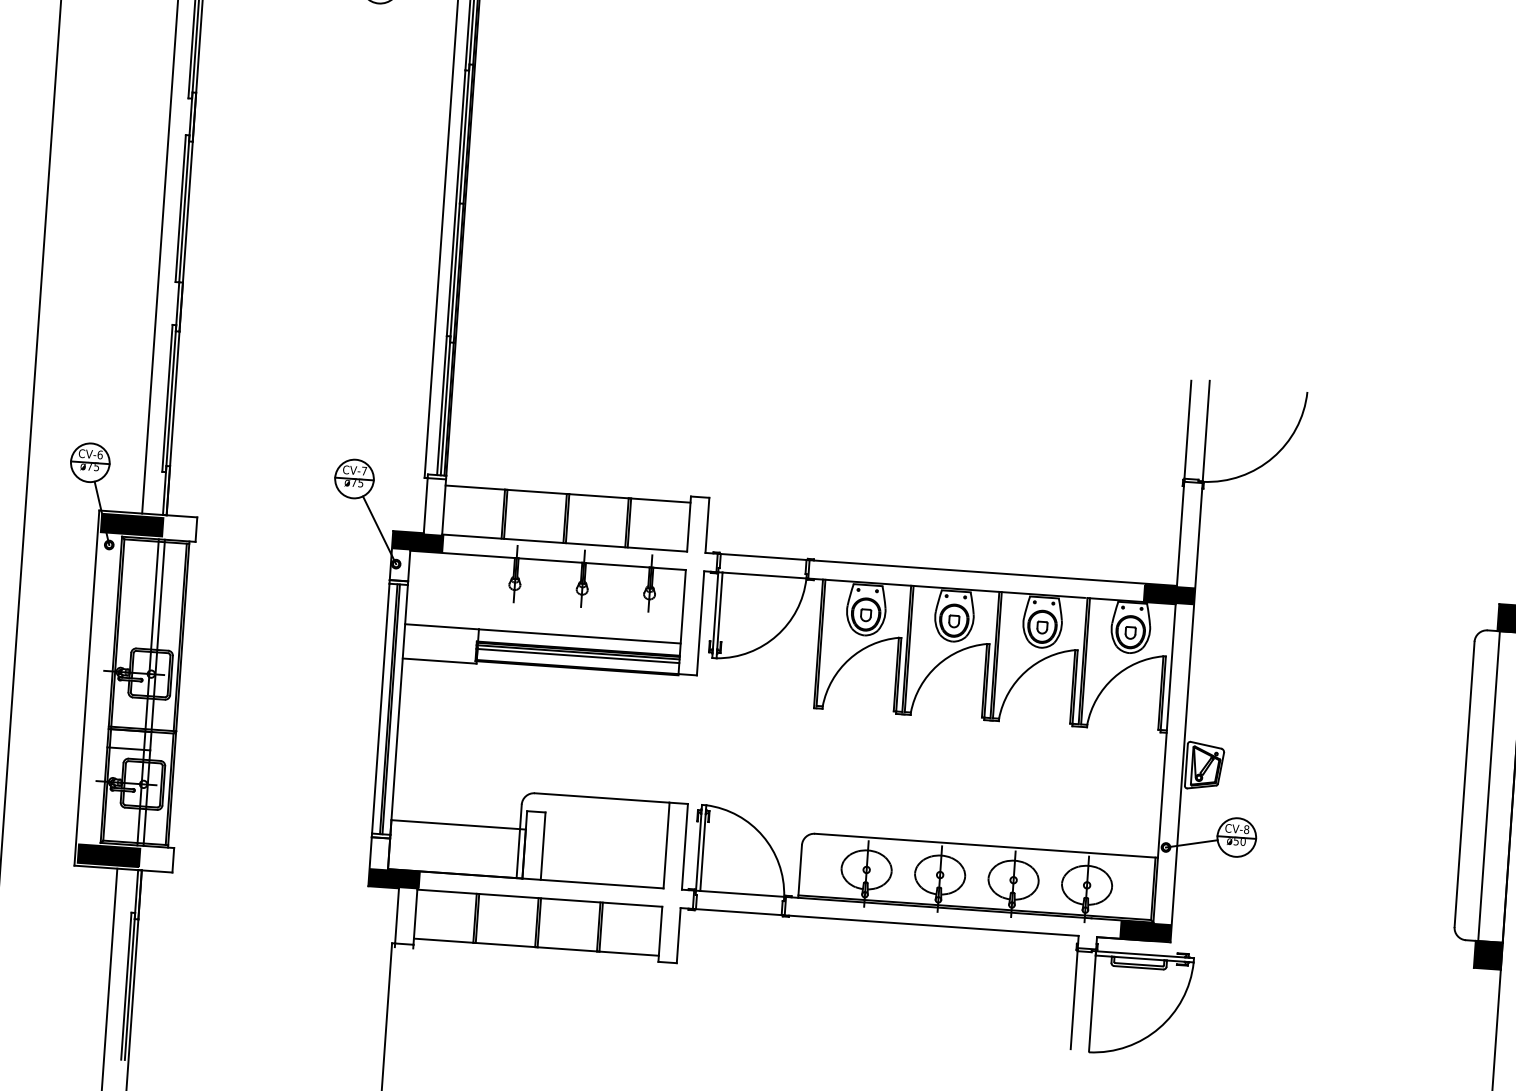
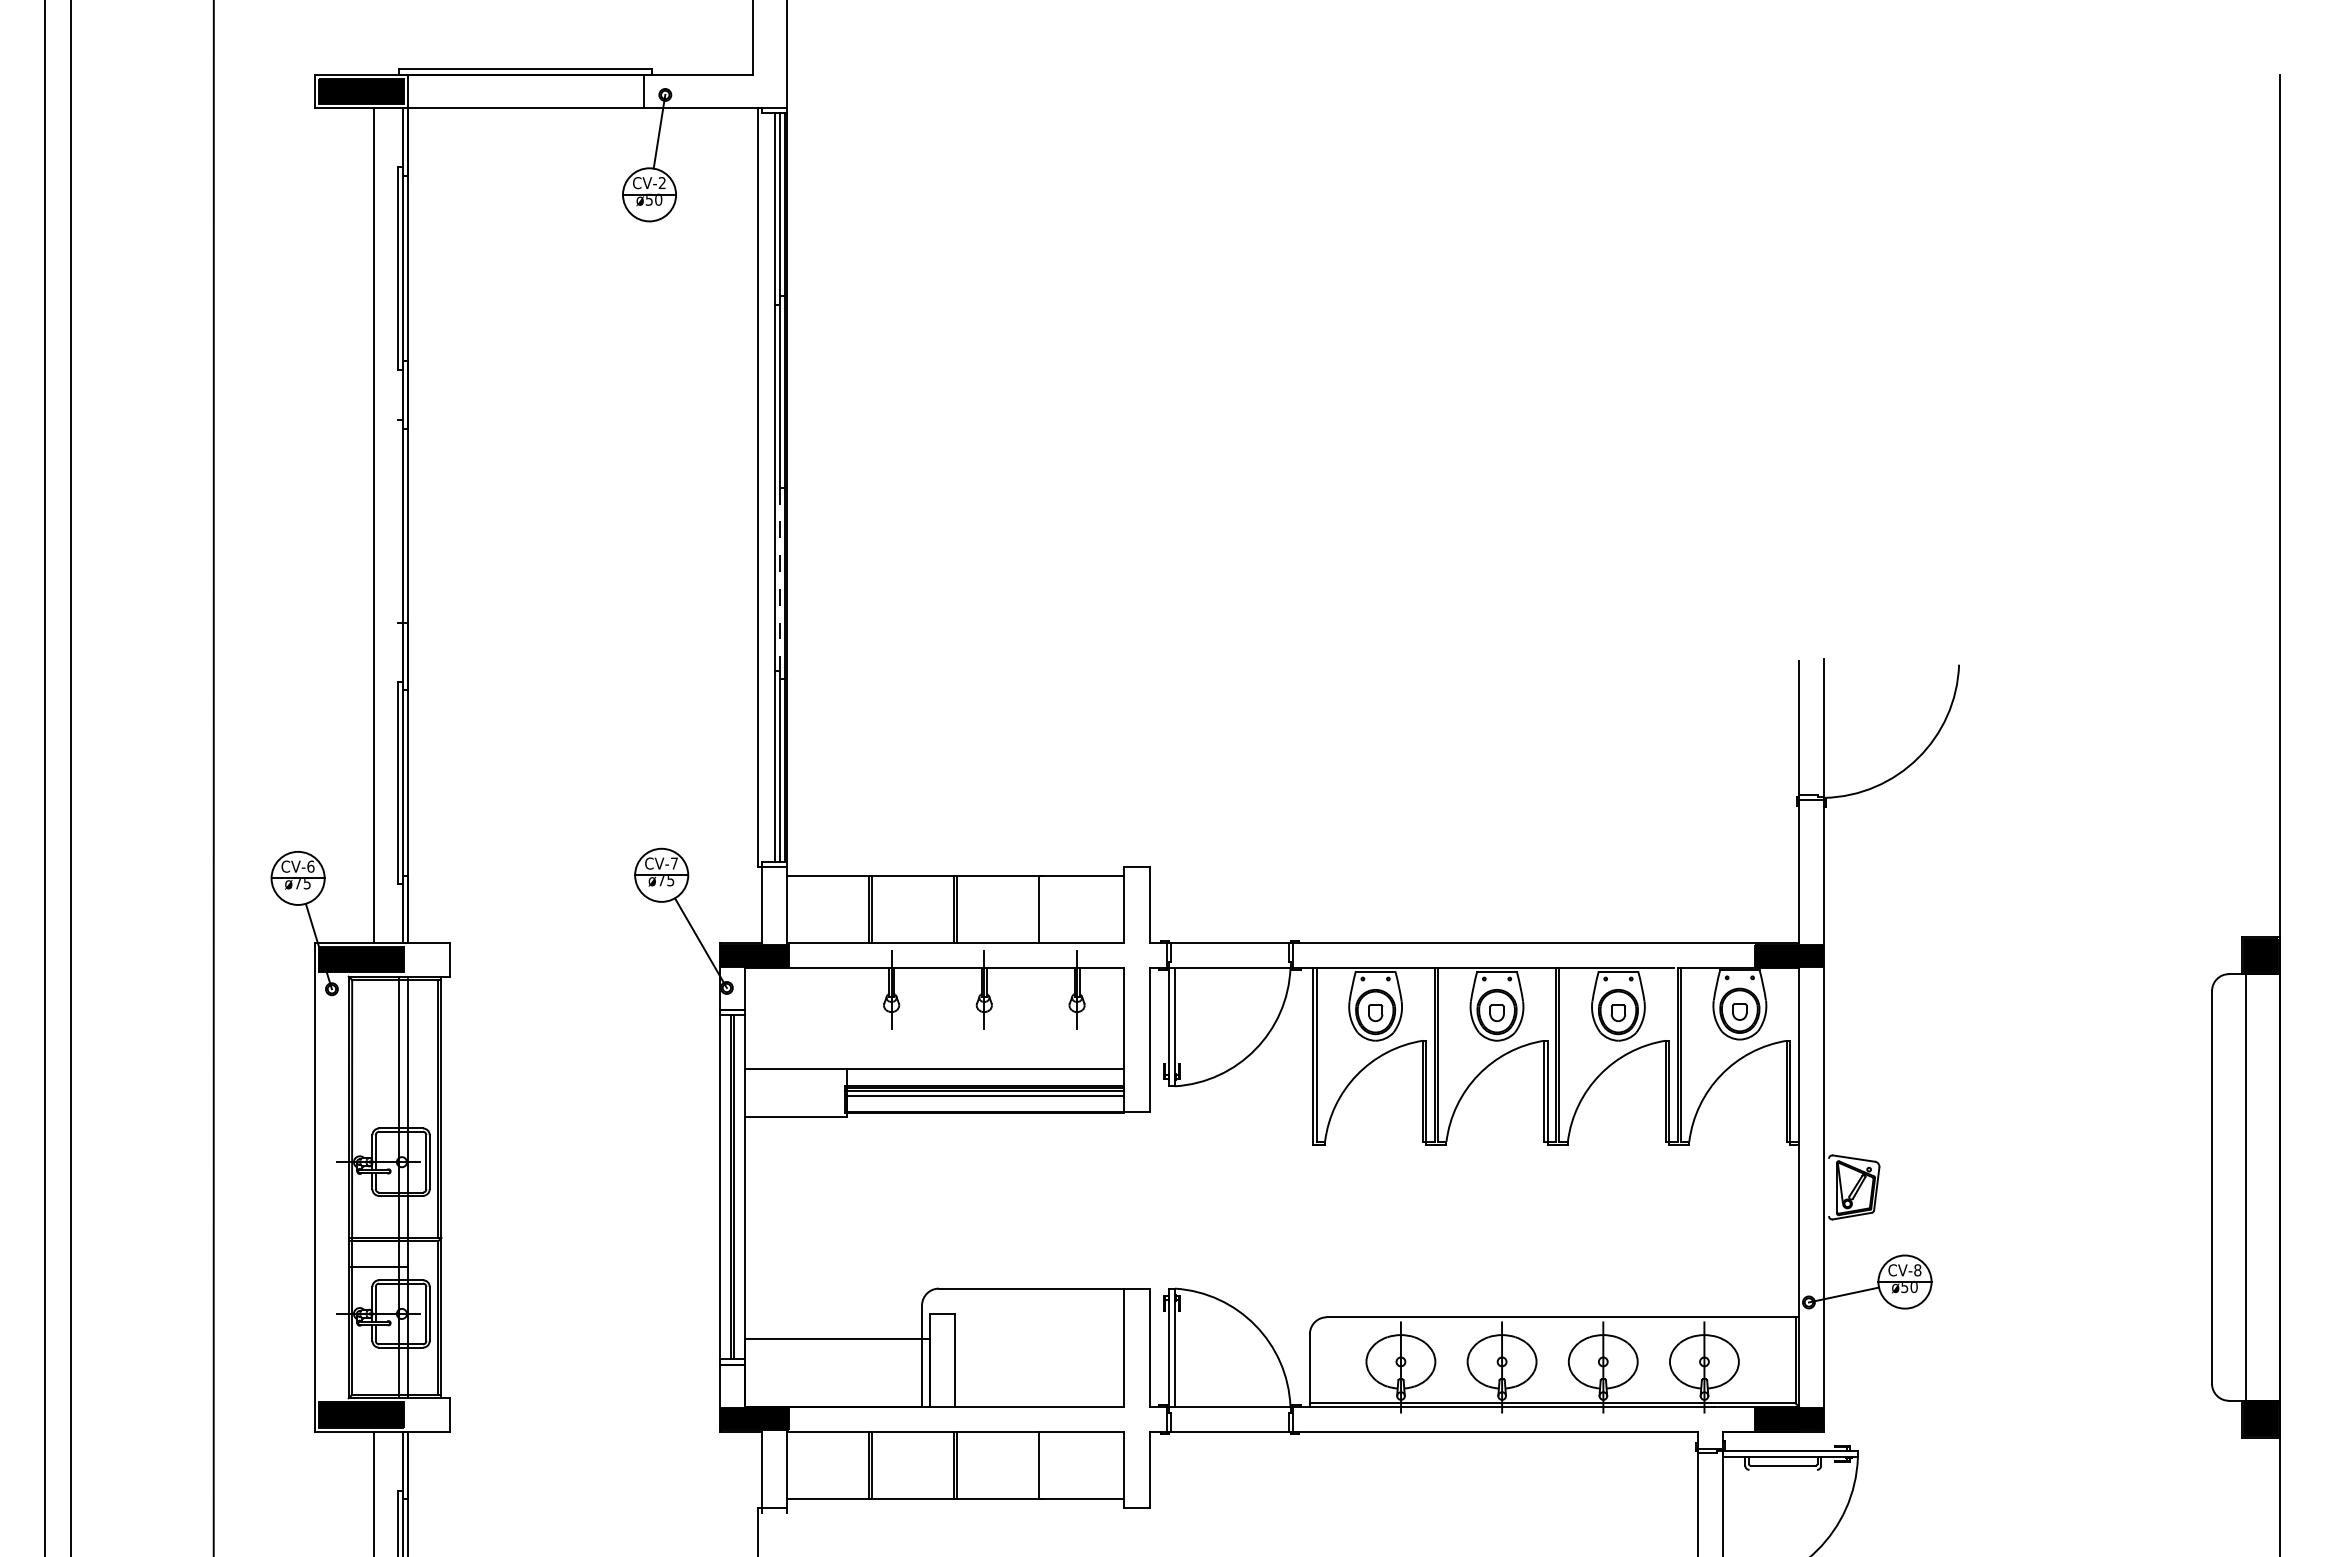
line: (180, 208) -> (397, 521), removed
line: (454, 273) -> (779, 583), solid -> dashed
line: (629, 522) -> (1042, 908), removed
line: (1186, 765) -> (1829, 1187), removed
line: (601, 926) -> (1042, 1465), removed
line: (1138, 967) -> (1782, 1469), removed

